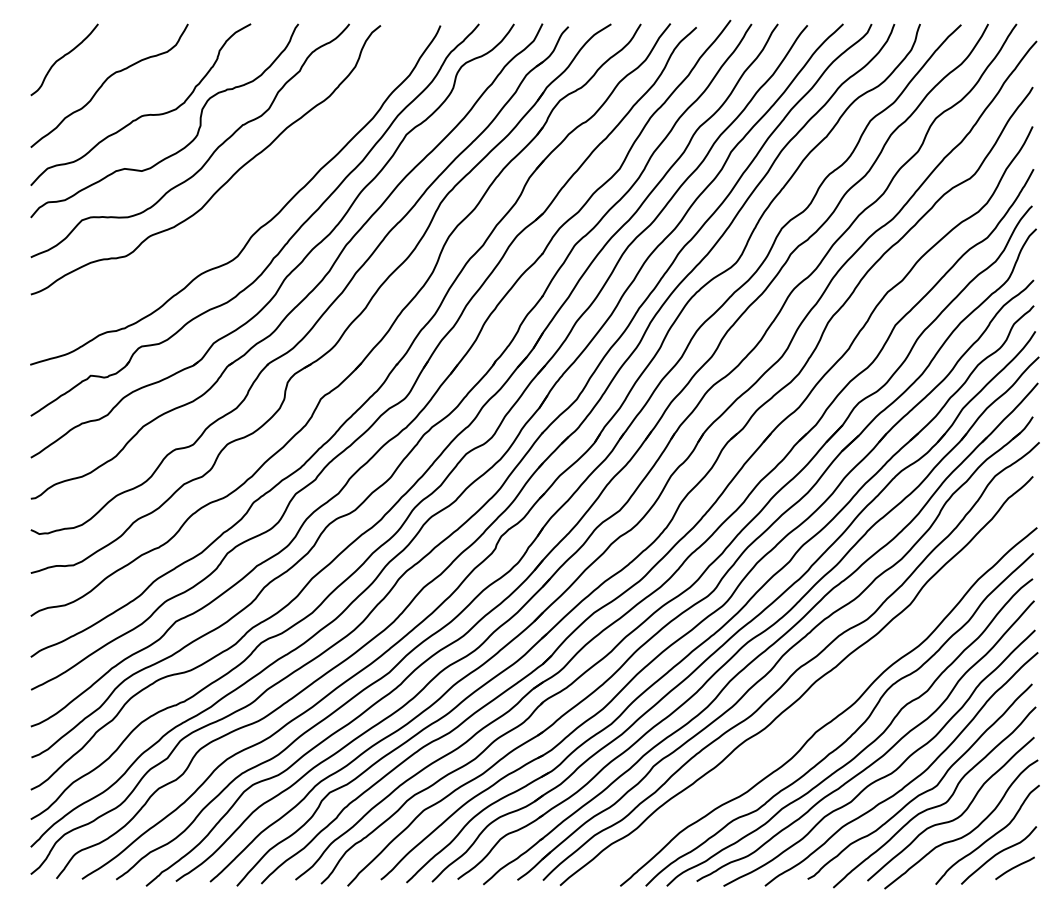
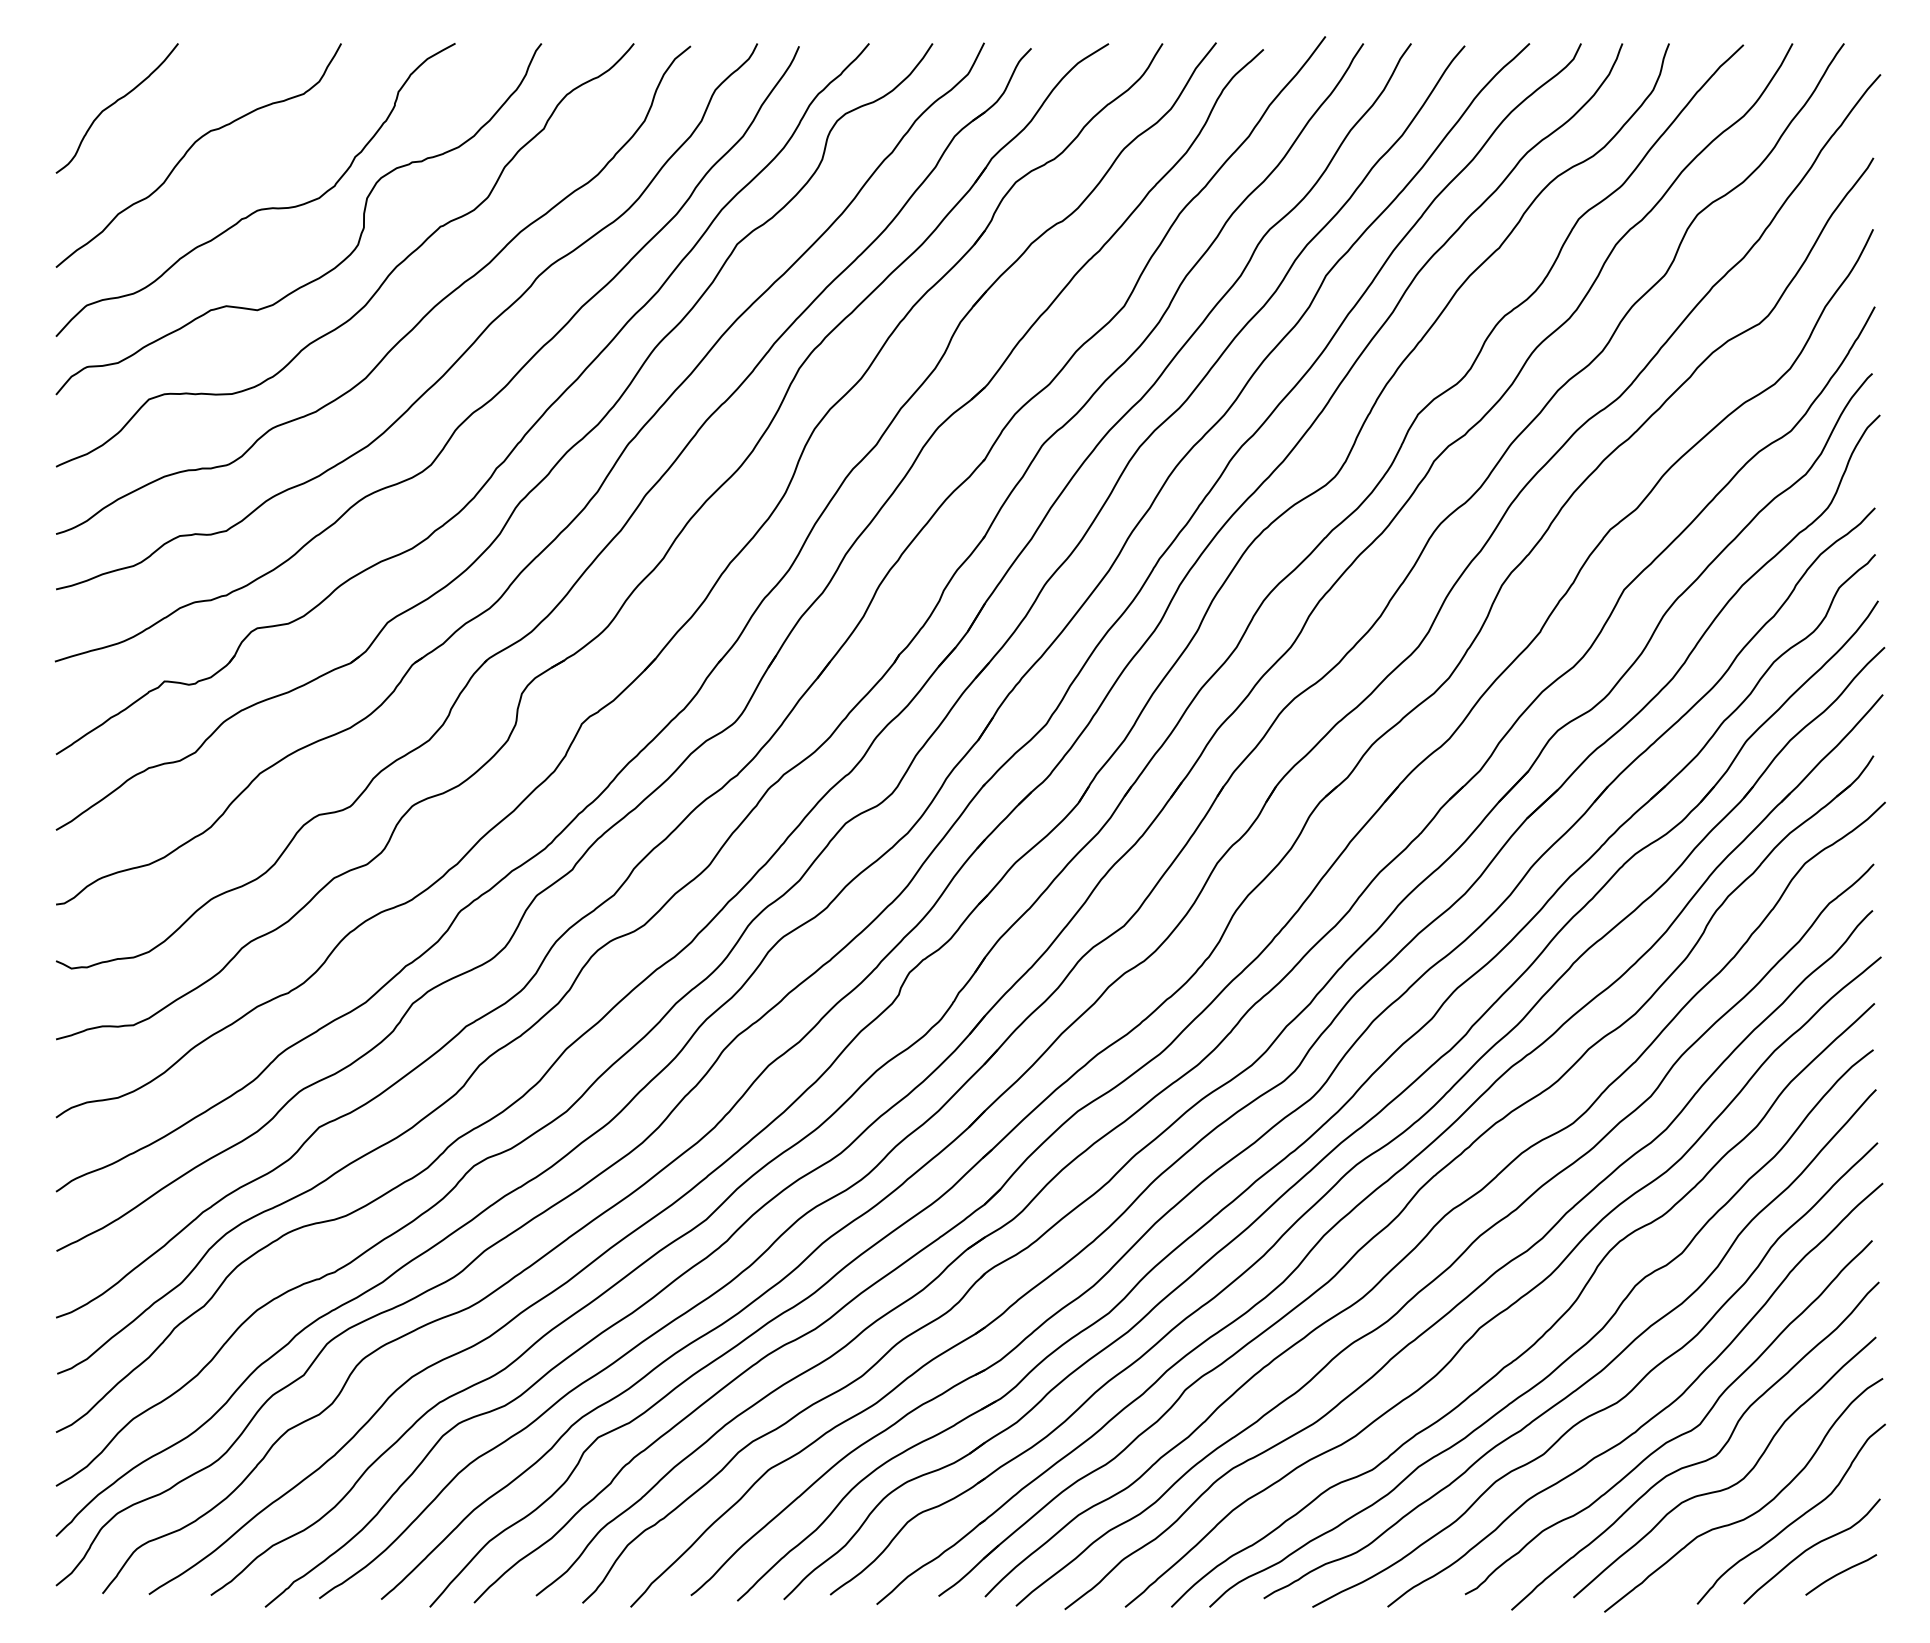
curve: (253, 195) -> (459, 354), added
curve: (819, 704) -> (1486, 1277), added

